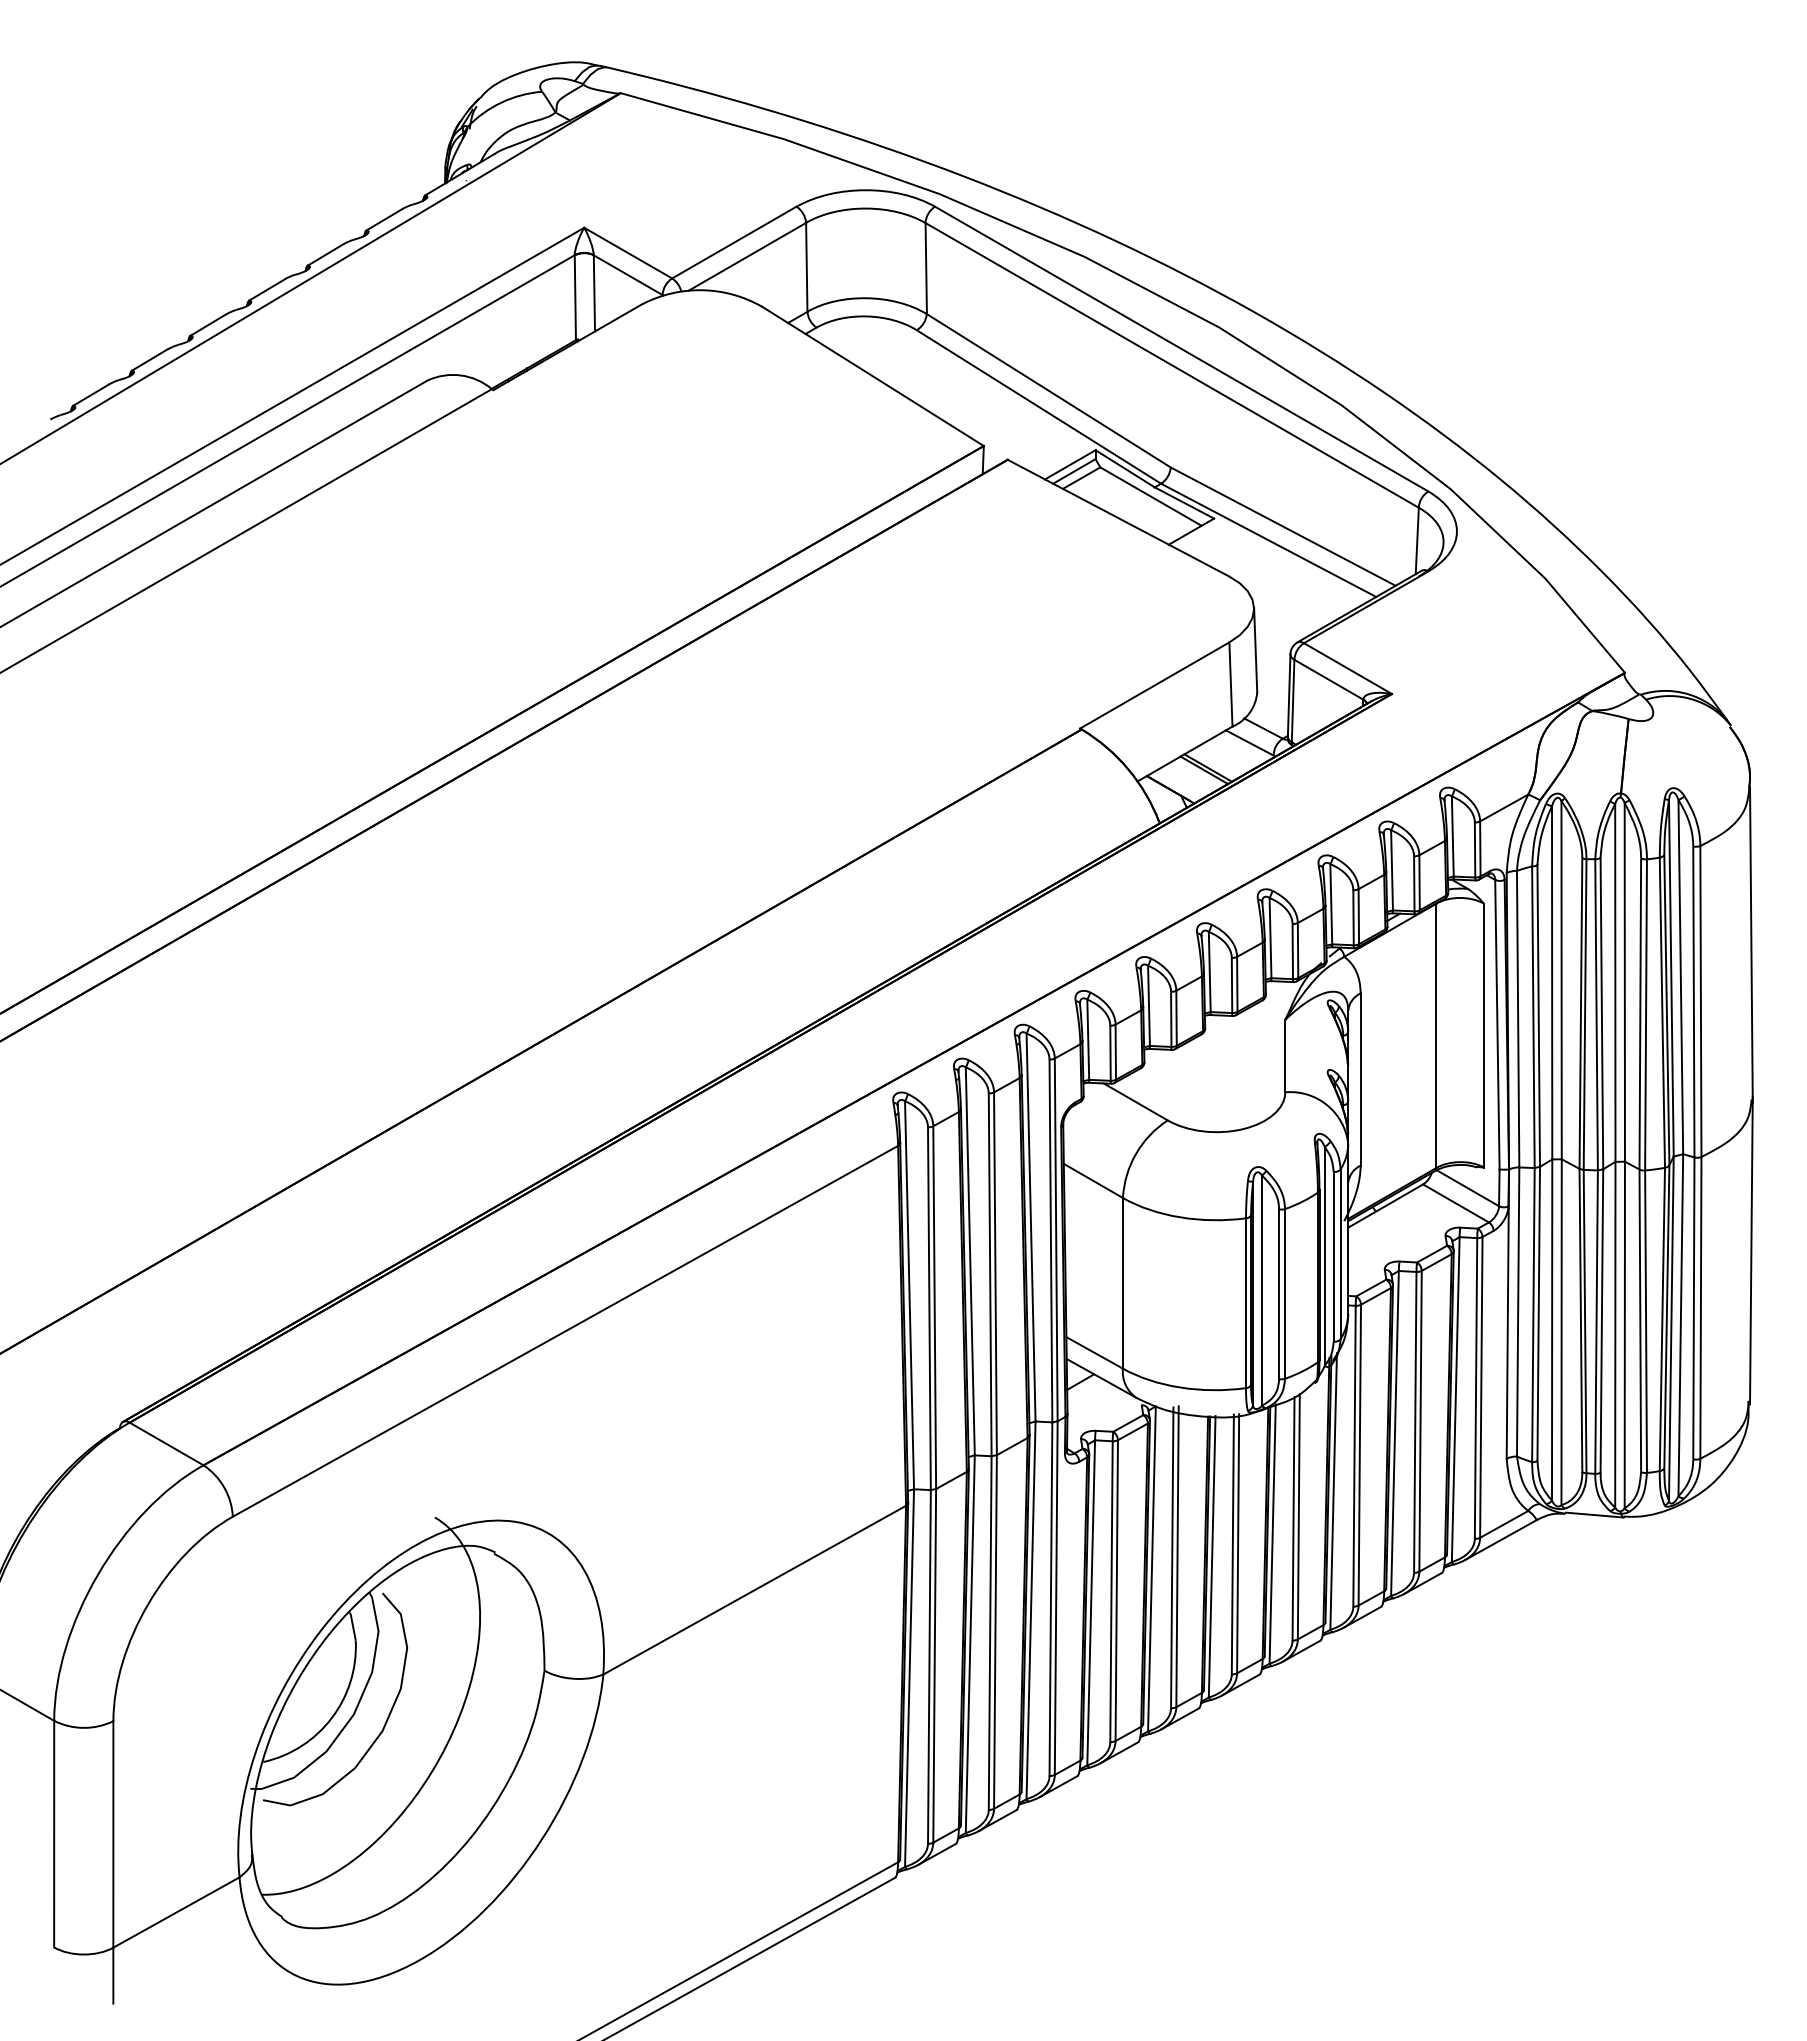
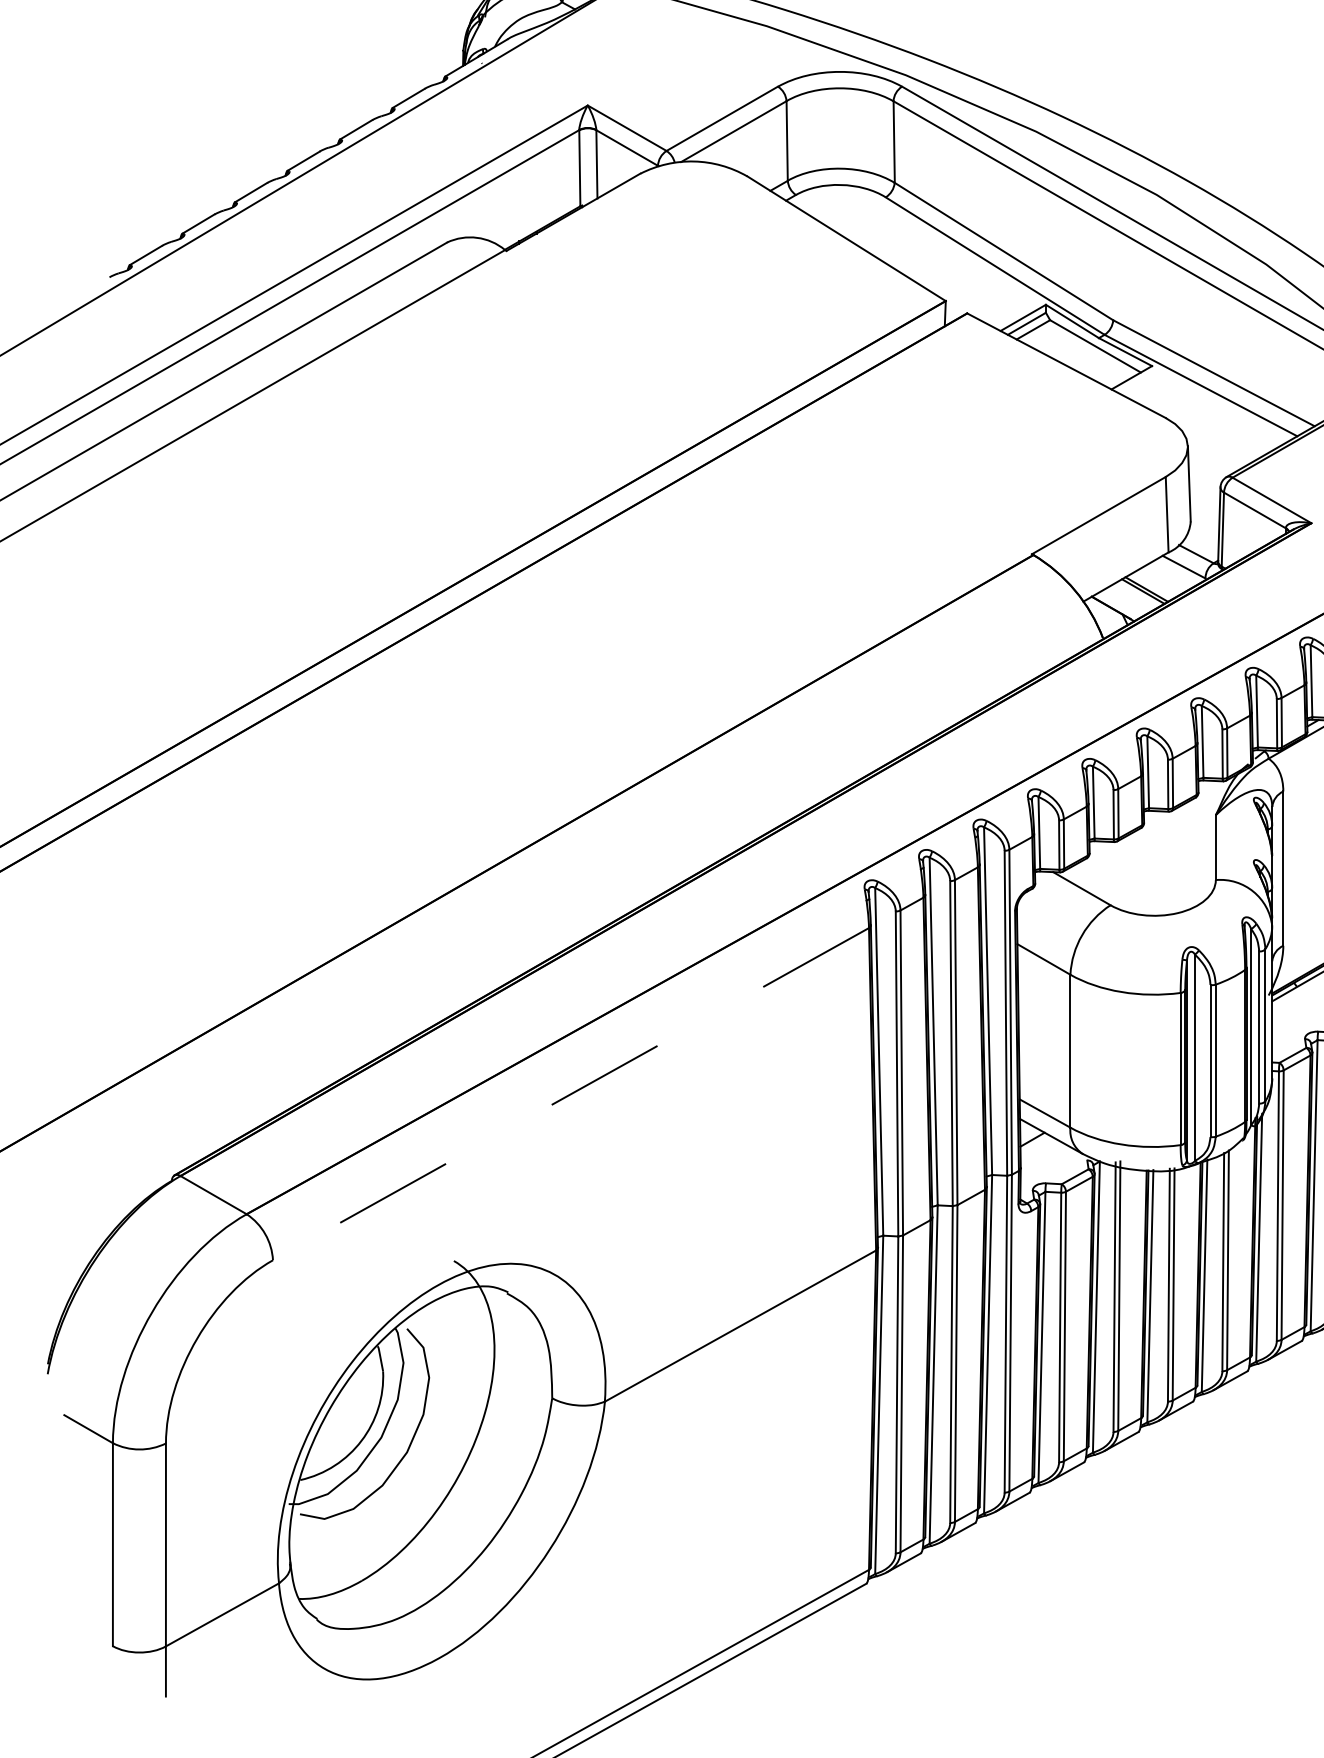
line: (565, 1331) -> (571, 1094), solid -> dashed

